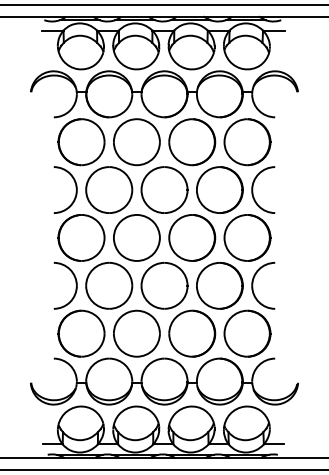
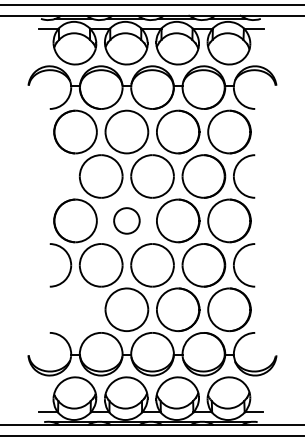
part: (75, 188) -> (69, 175), removed
part: (136, 237) -> (126, 220), size x0.6
part: (81, 333) -> (75, 309), removed

